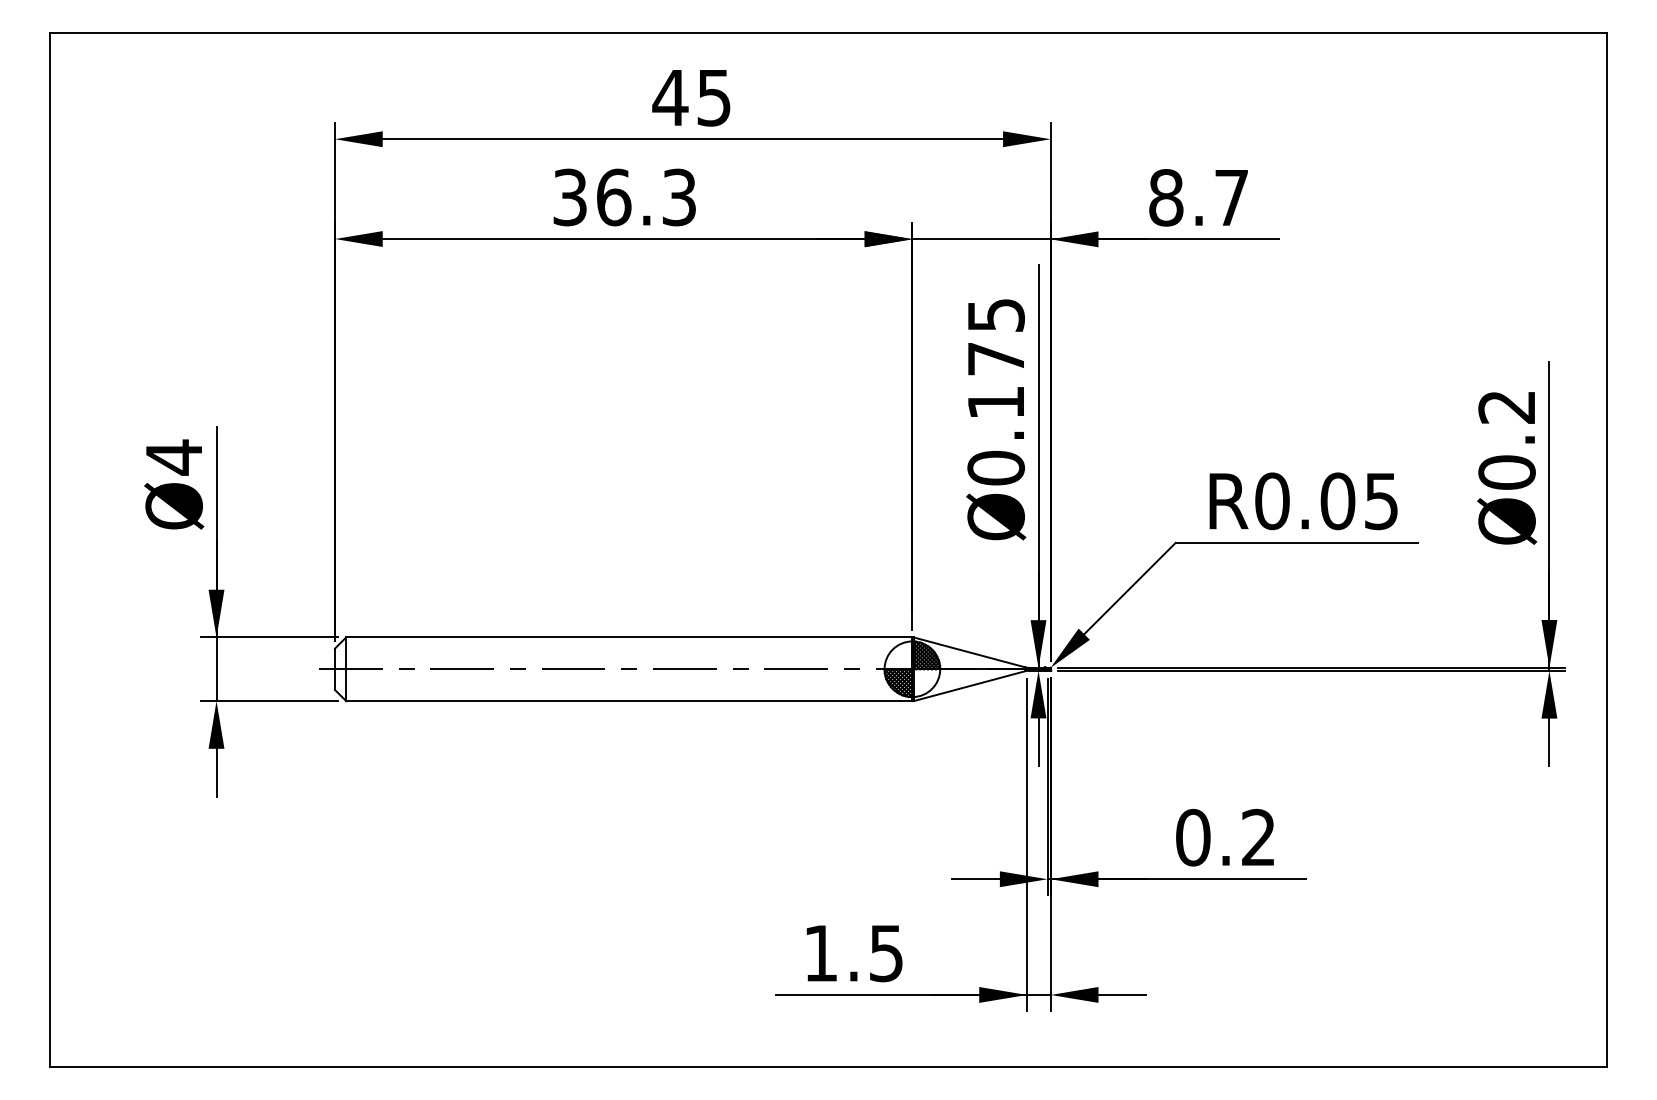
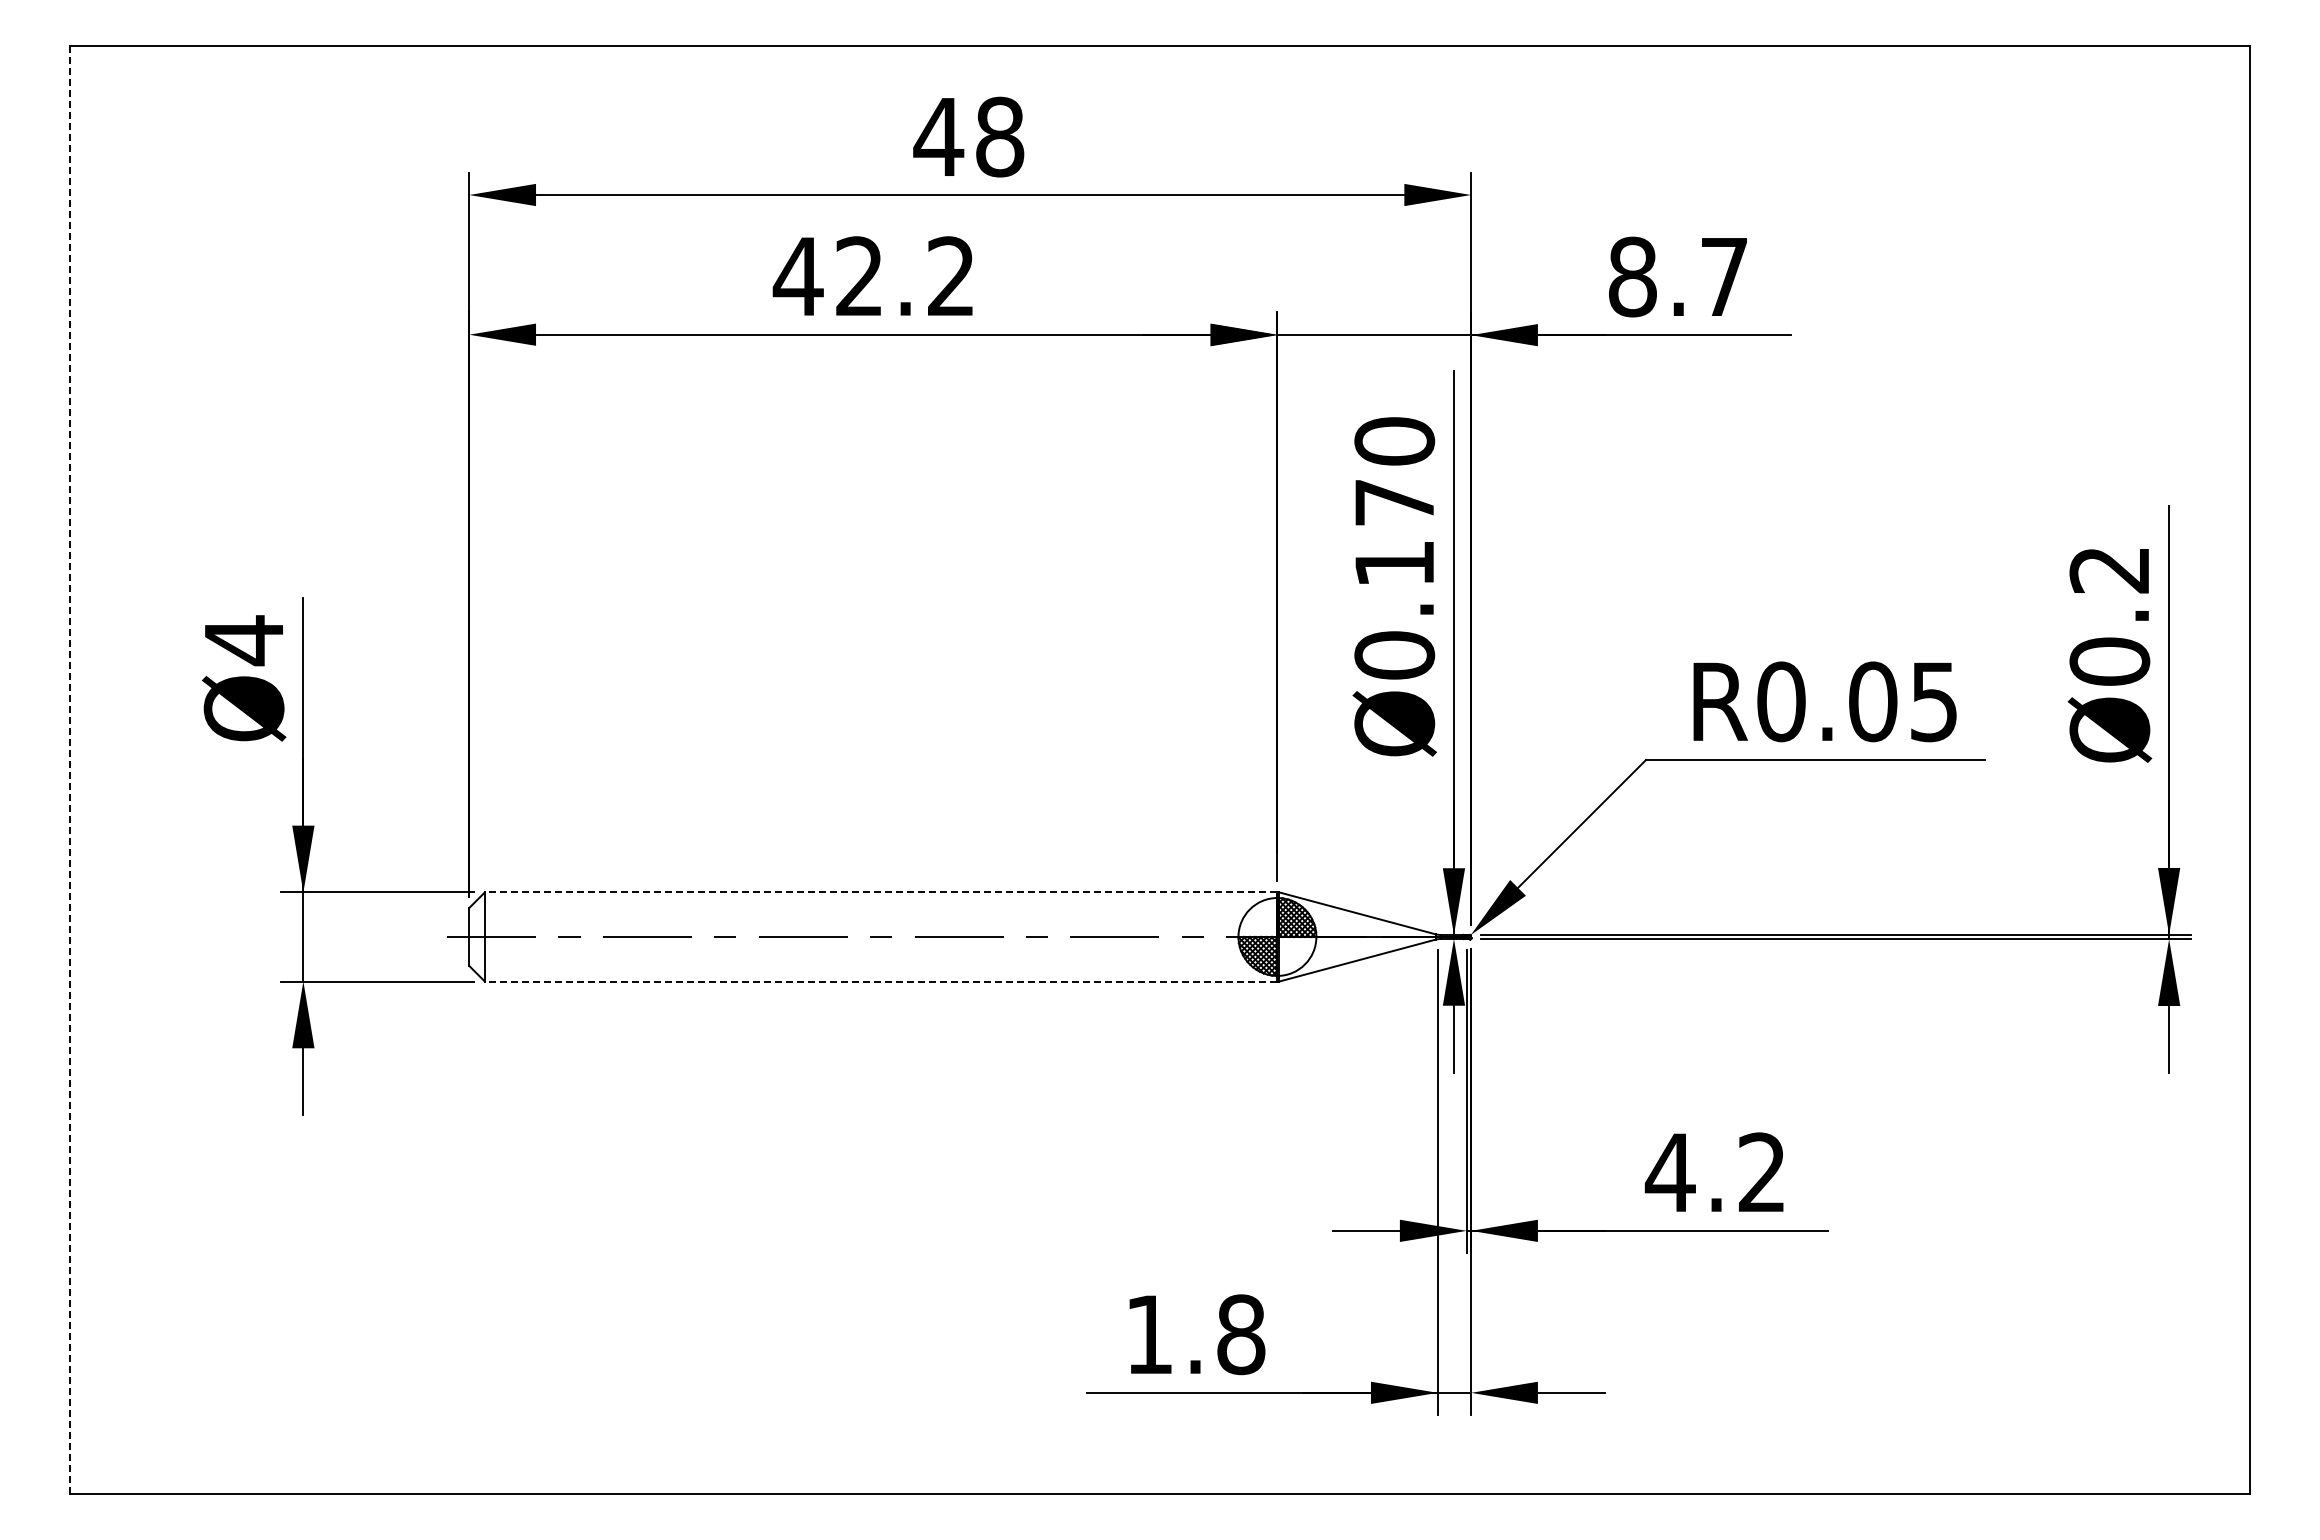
text: (714, 97) -> (1000, 136), 45 -> 48
text: (623, 197) -> (873, 276), 36.3 -> 42.2
text: (996, 315) -> (1394, 441), Ø0.175 -> Ø0.170
line: (49, 550) -> (69, 770), solid -> dashed
line: (628, 637) -> (880, 892), solid -> dashed
line: (628, 701) -> (880, 981), solid -> dashed
text: (1192, 837) -> (1669, 1172), 0.2 -> 4.2
text: (886, 953) -> (1241, 1334), 1.5 -> 1.8

